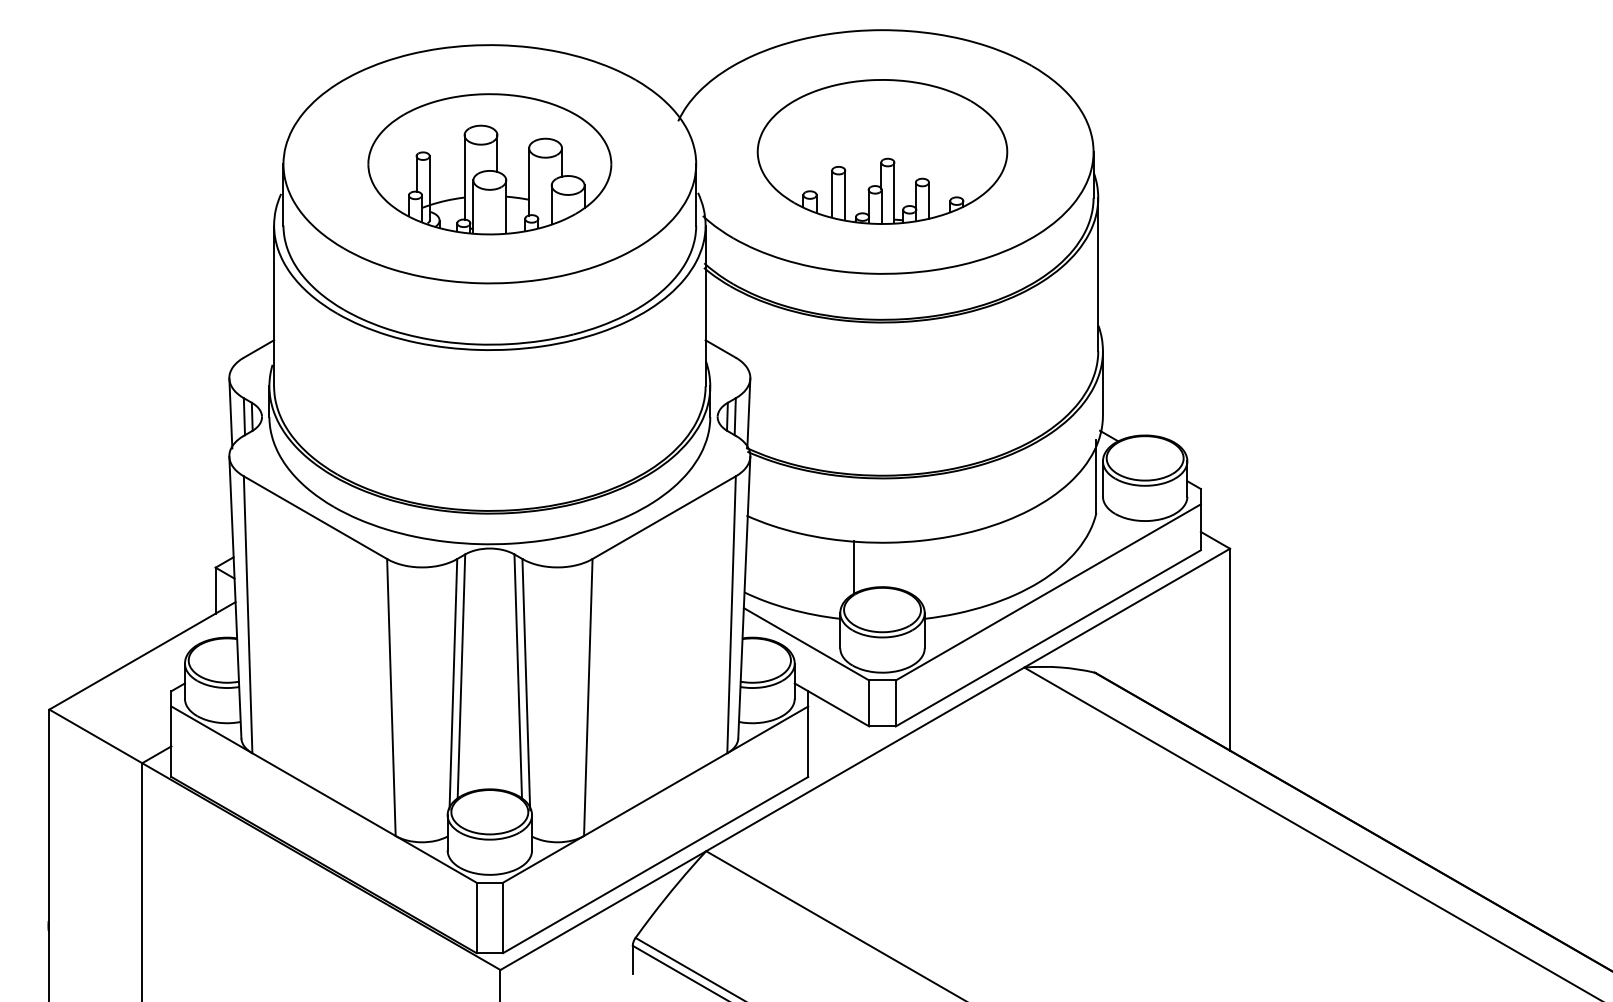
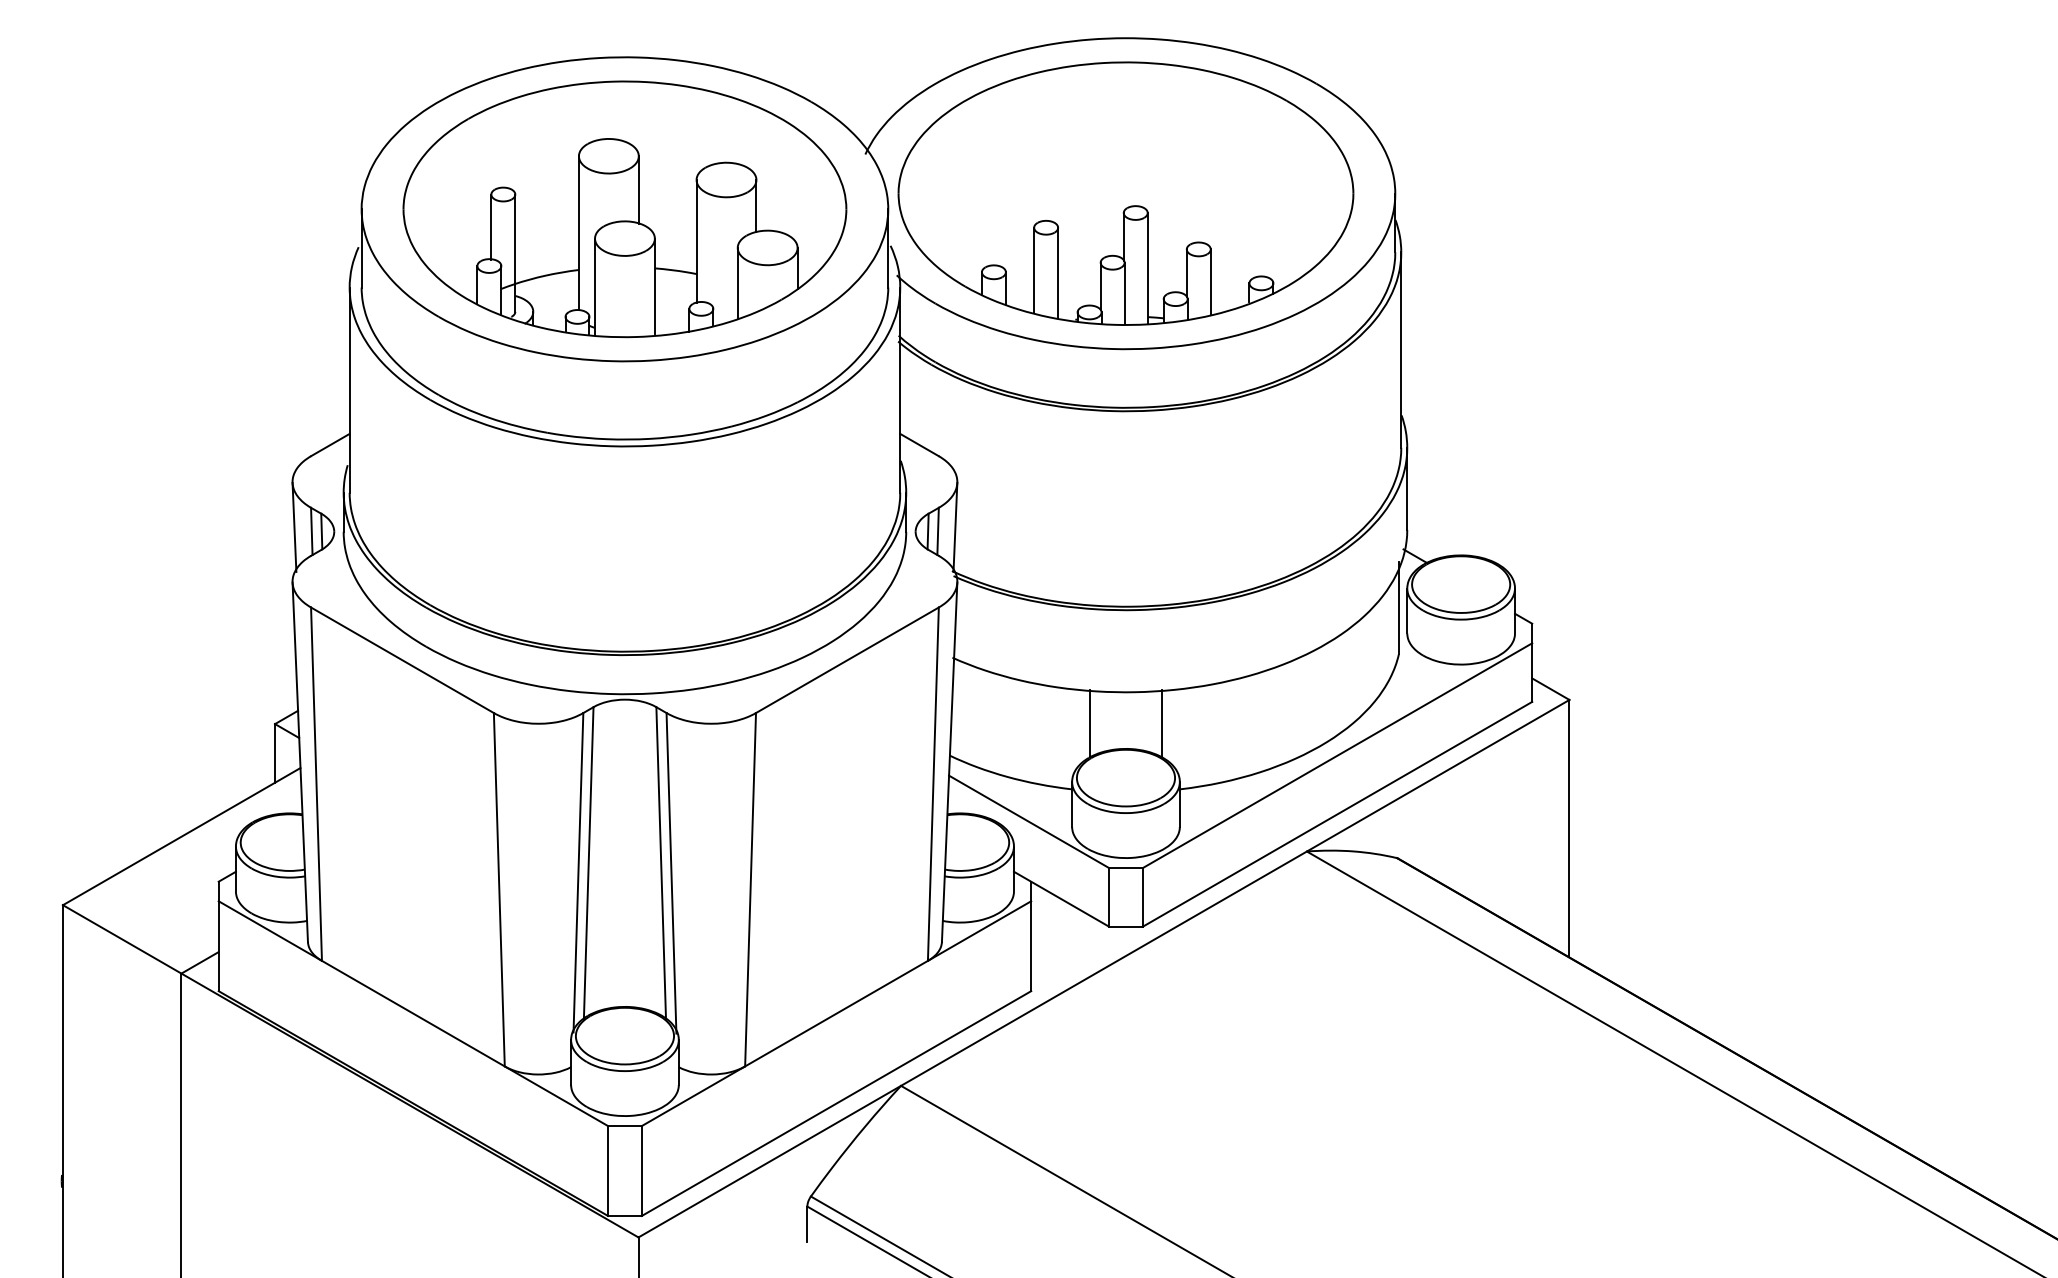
part: (882, 151) -> (1125, 193), size x1.43
part: (489, 164) -> (624, 209), size x1.43
line: (910, 567) -> (1161, 723), added

